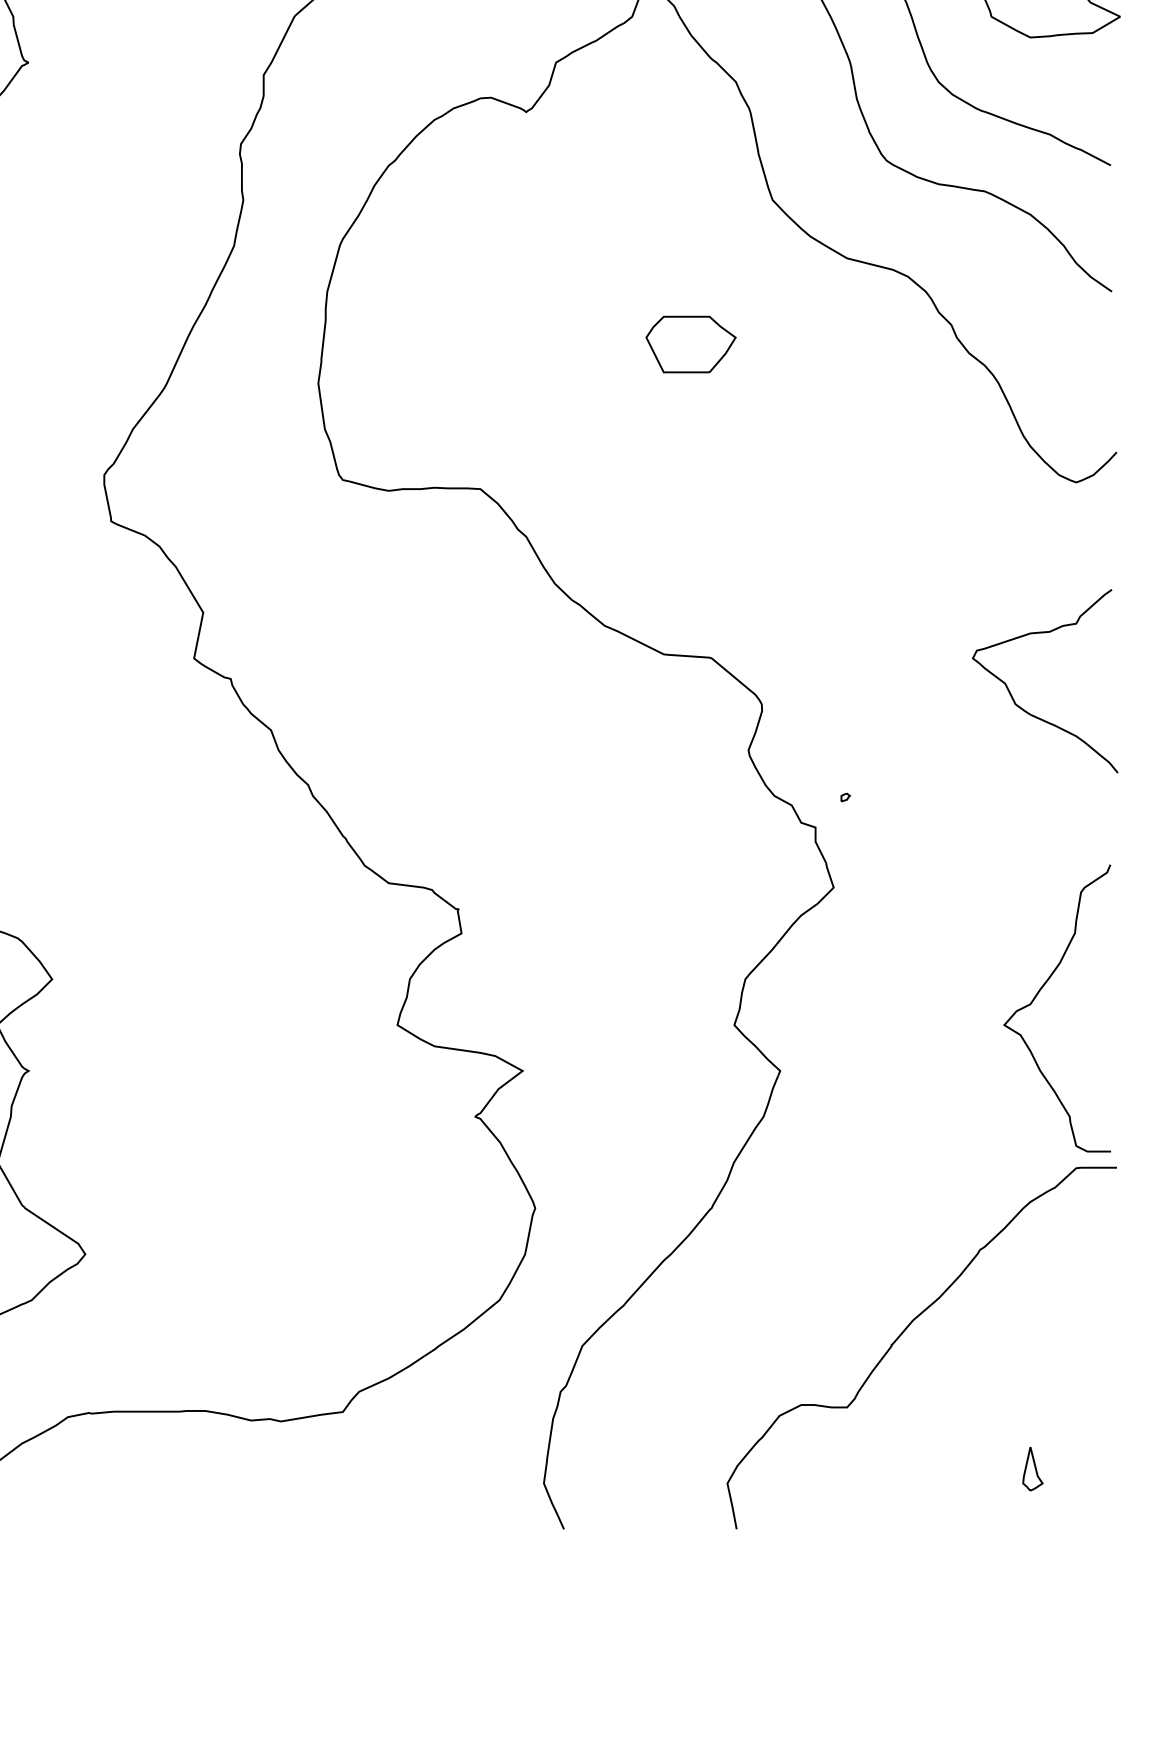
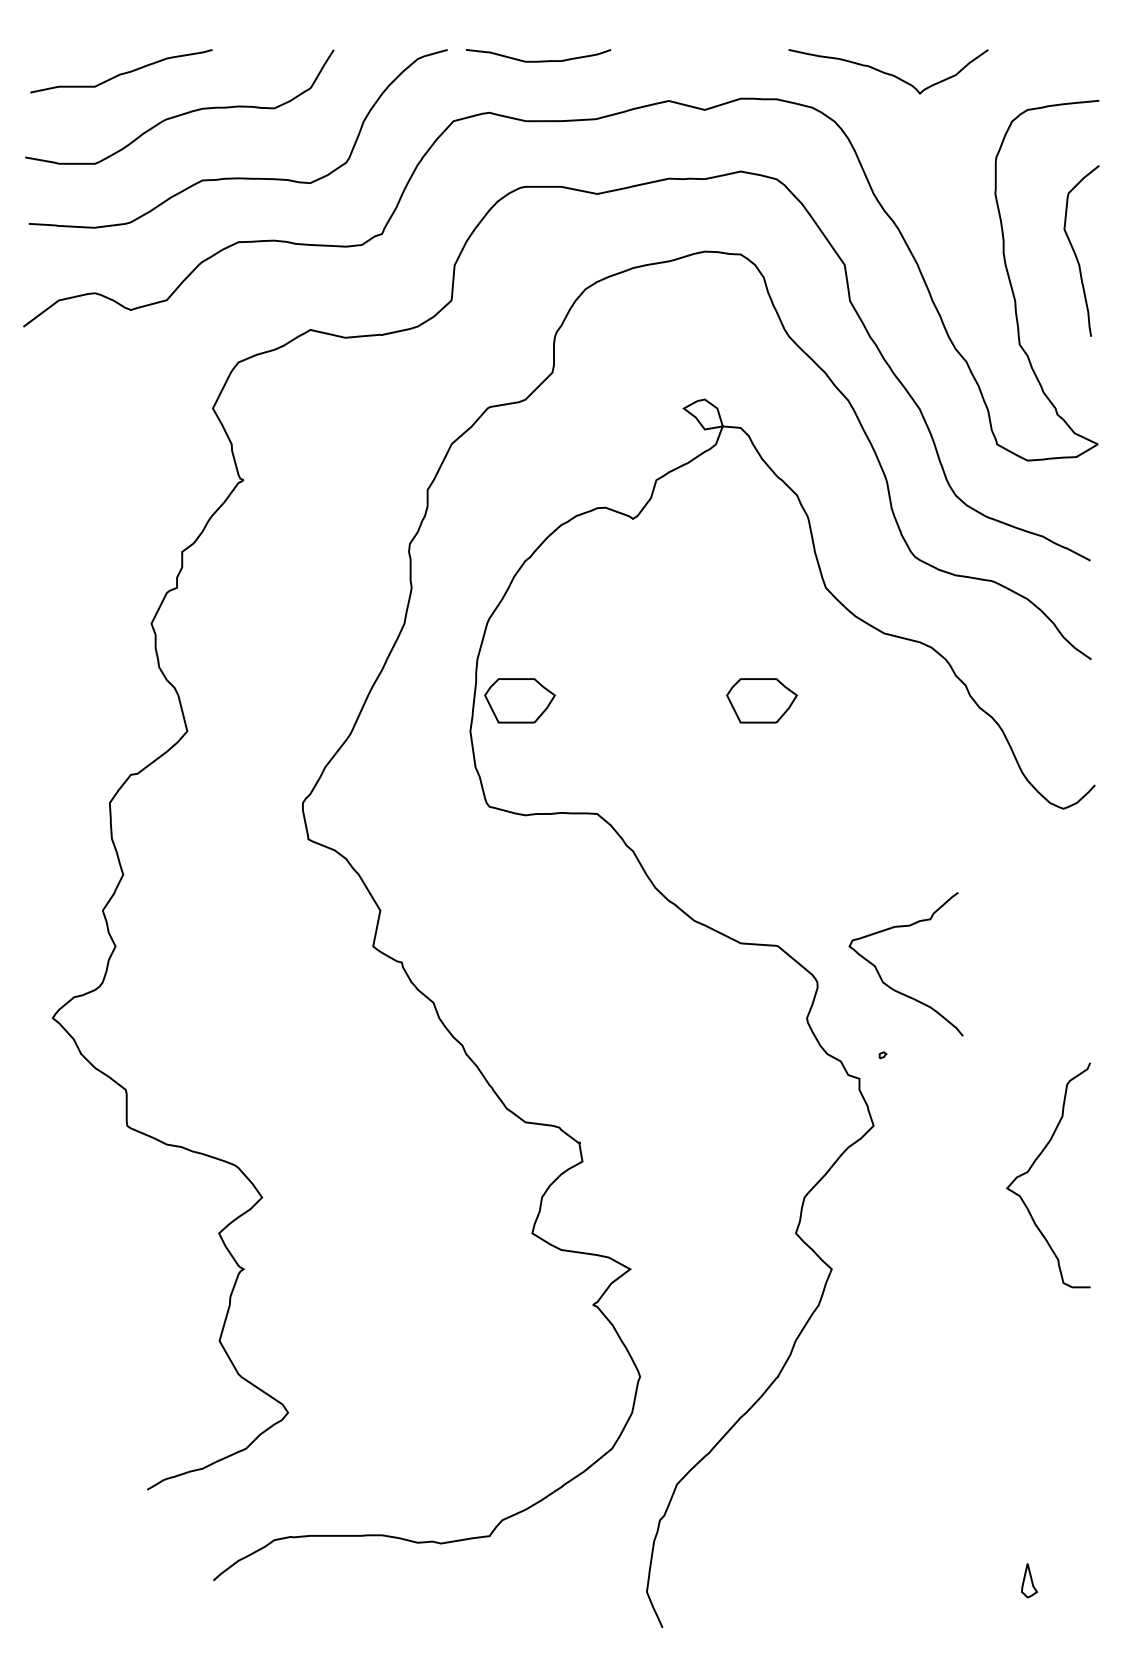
part: (381, 344) -> (519, 700), added
part: (1023, 708) -> (889, 985), moved
curve: (1037, 995) -> (1033, 1165), moved
curve: (906, 1330) -> (930, 1472), removed

